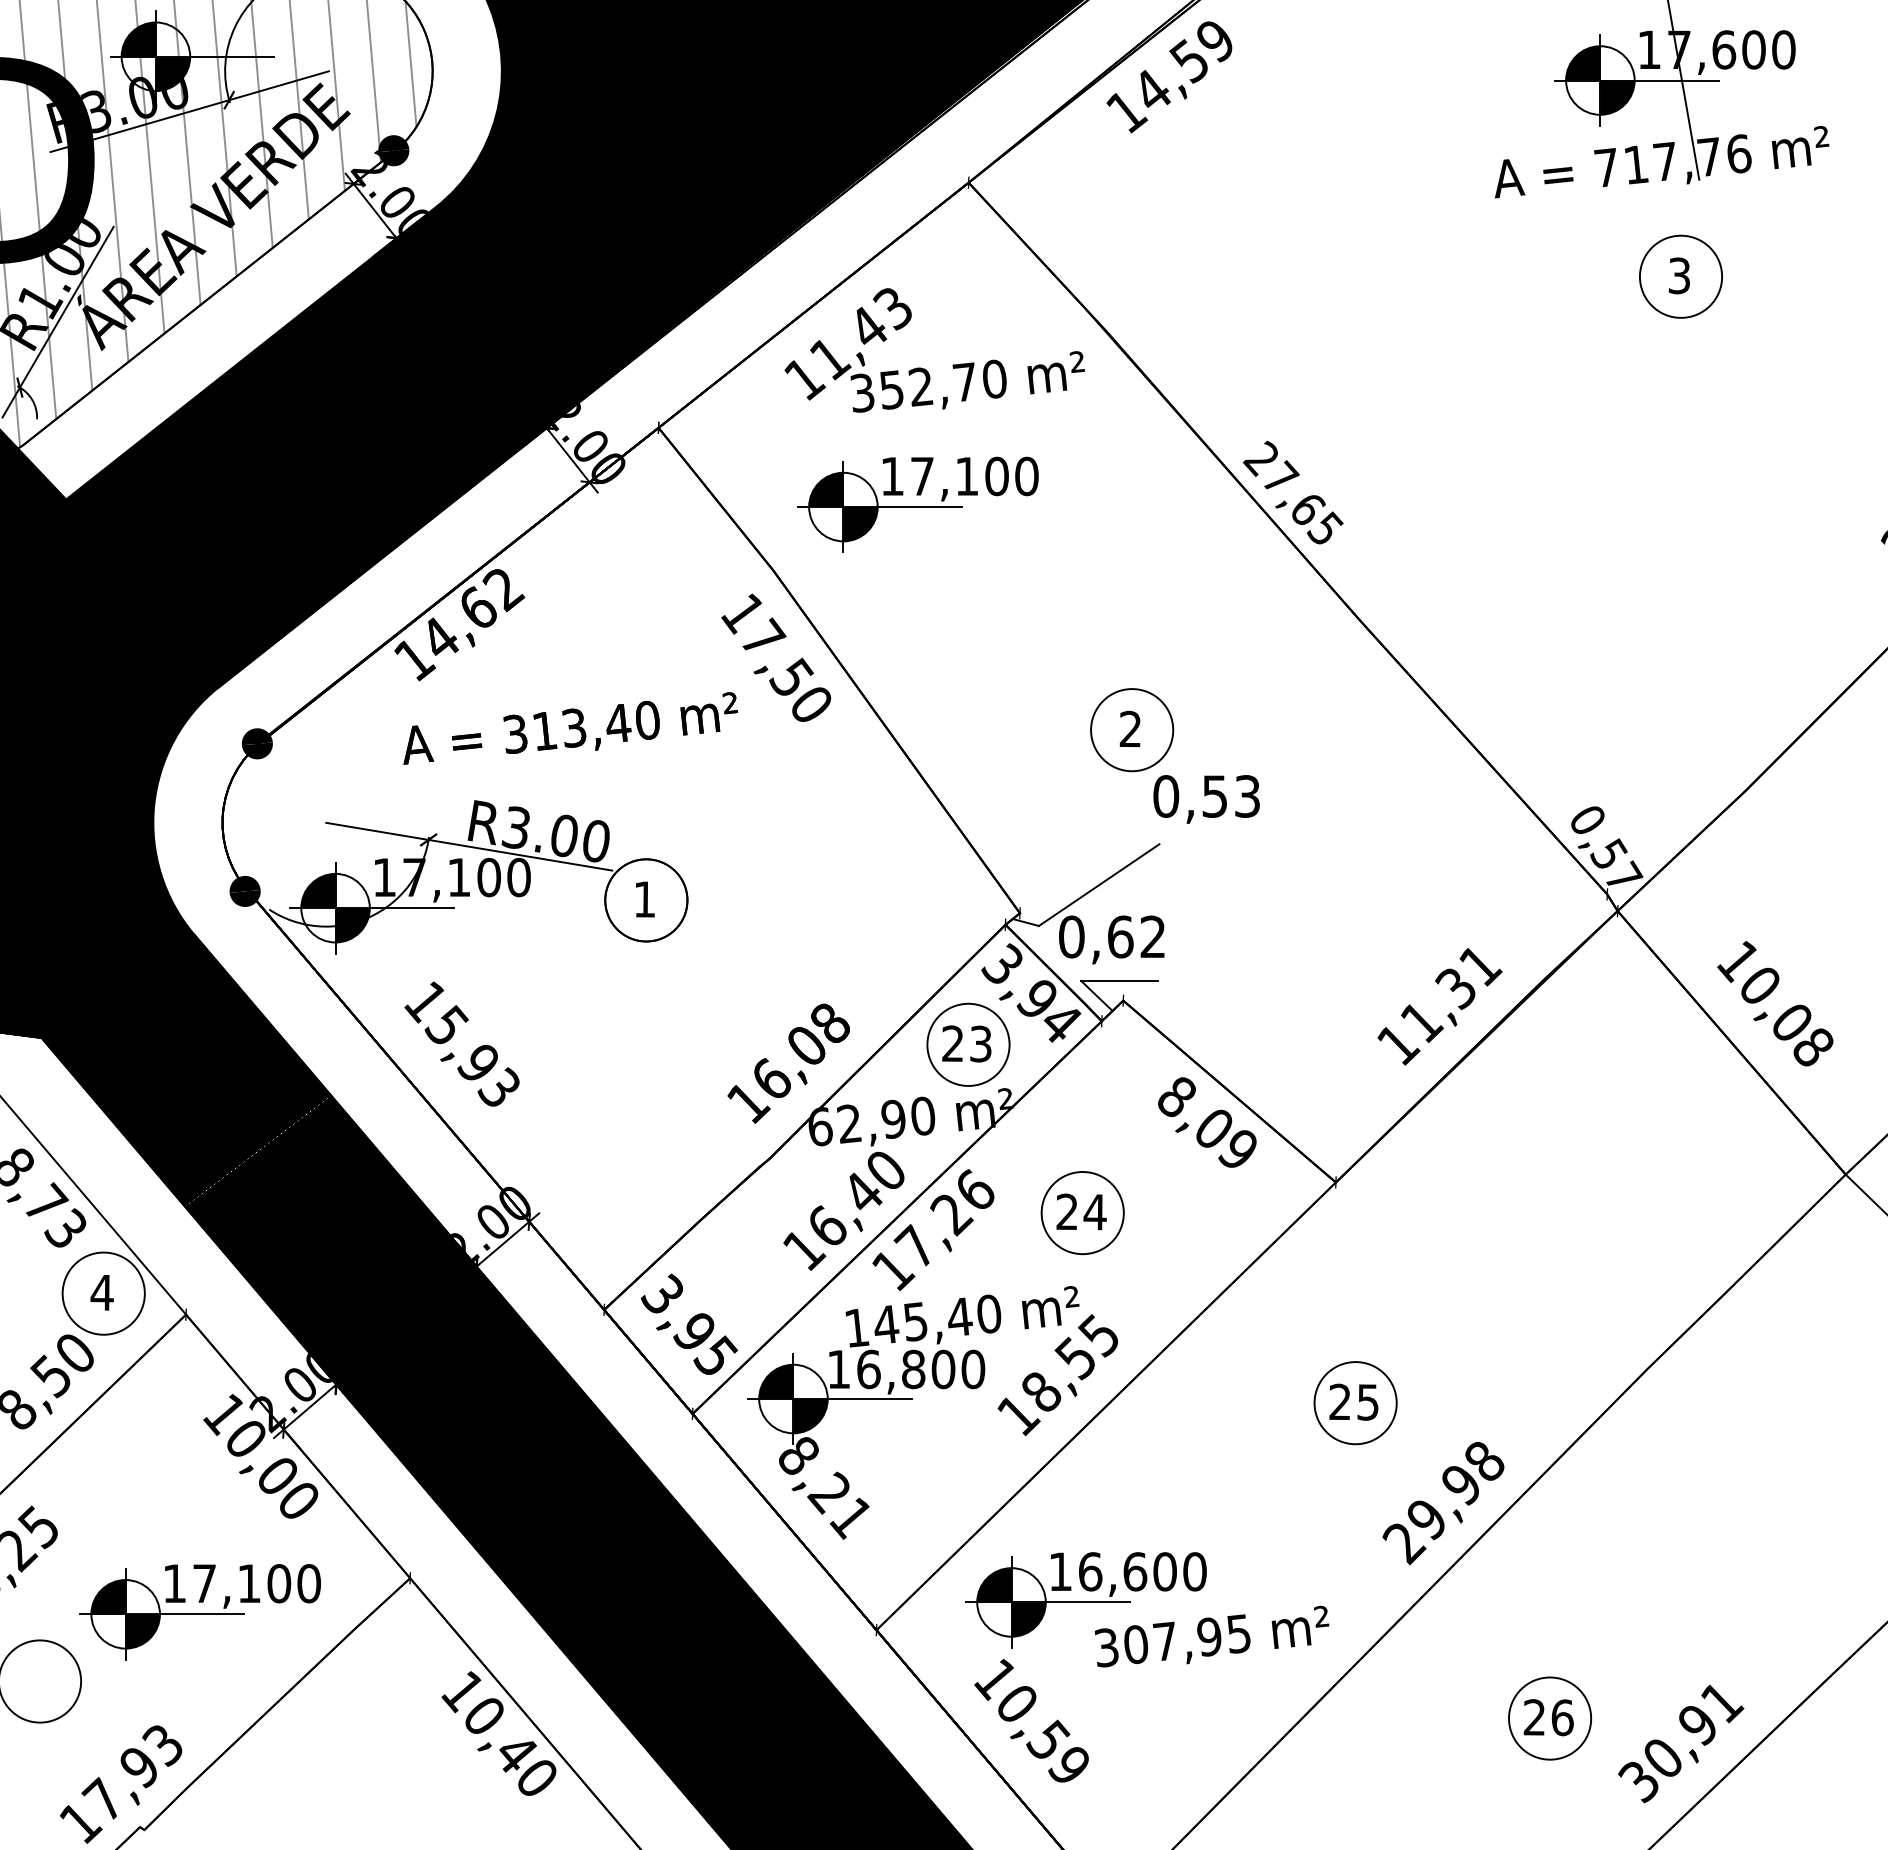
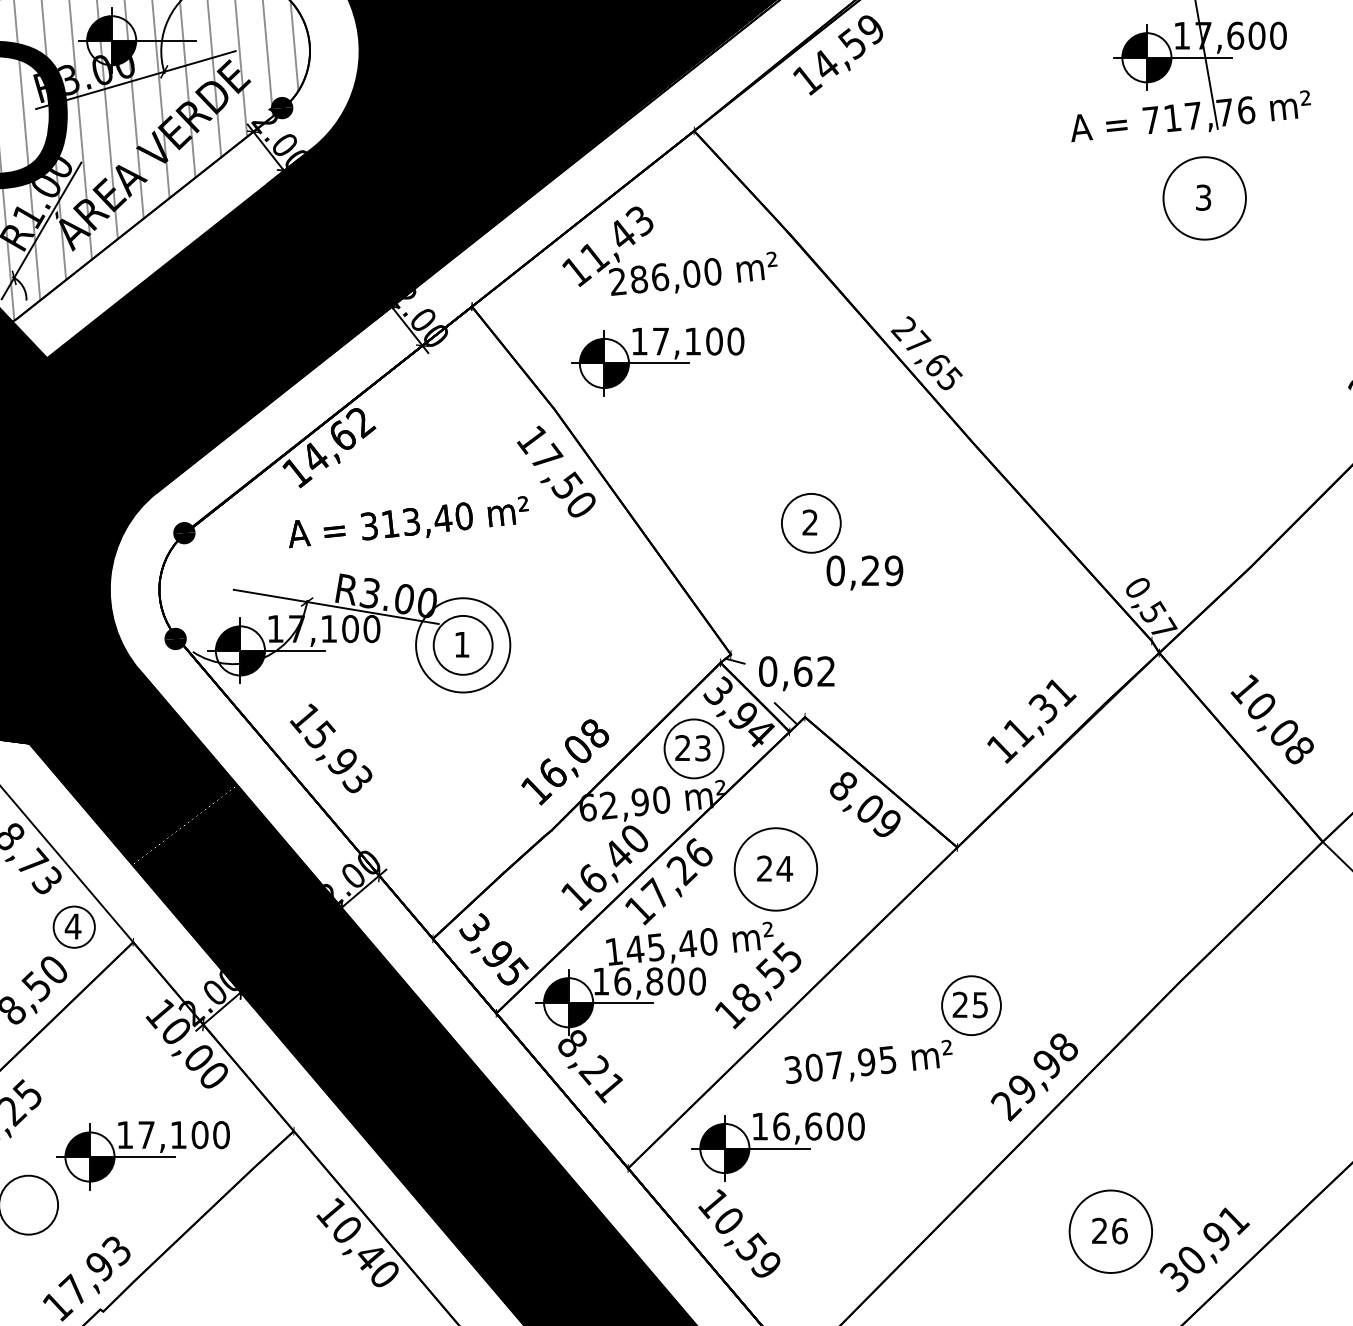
circle: (1680, 276) -> (1204, 198), size x1.4
text: (913, 387) -> (654, 277), 352,70 -> 286,00
text: (1231, 796) -> (882, 570), 0,53 -> 0,29
line: (1098, 884) -> (787, 633), removed
circle: (646, 900) -> (463, 645), size x1.6
line: (1119, 981) -> (802, 703), removed
circle: (1082, 1212) -> (775, 869), size x1.4
circle: (103, 1293) -> (74, 927), size x0.7
text: (1211, 1636) -> (868, 1061), moved
circle: (1550, 1718) -> (1111, 1231), size x1.4

